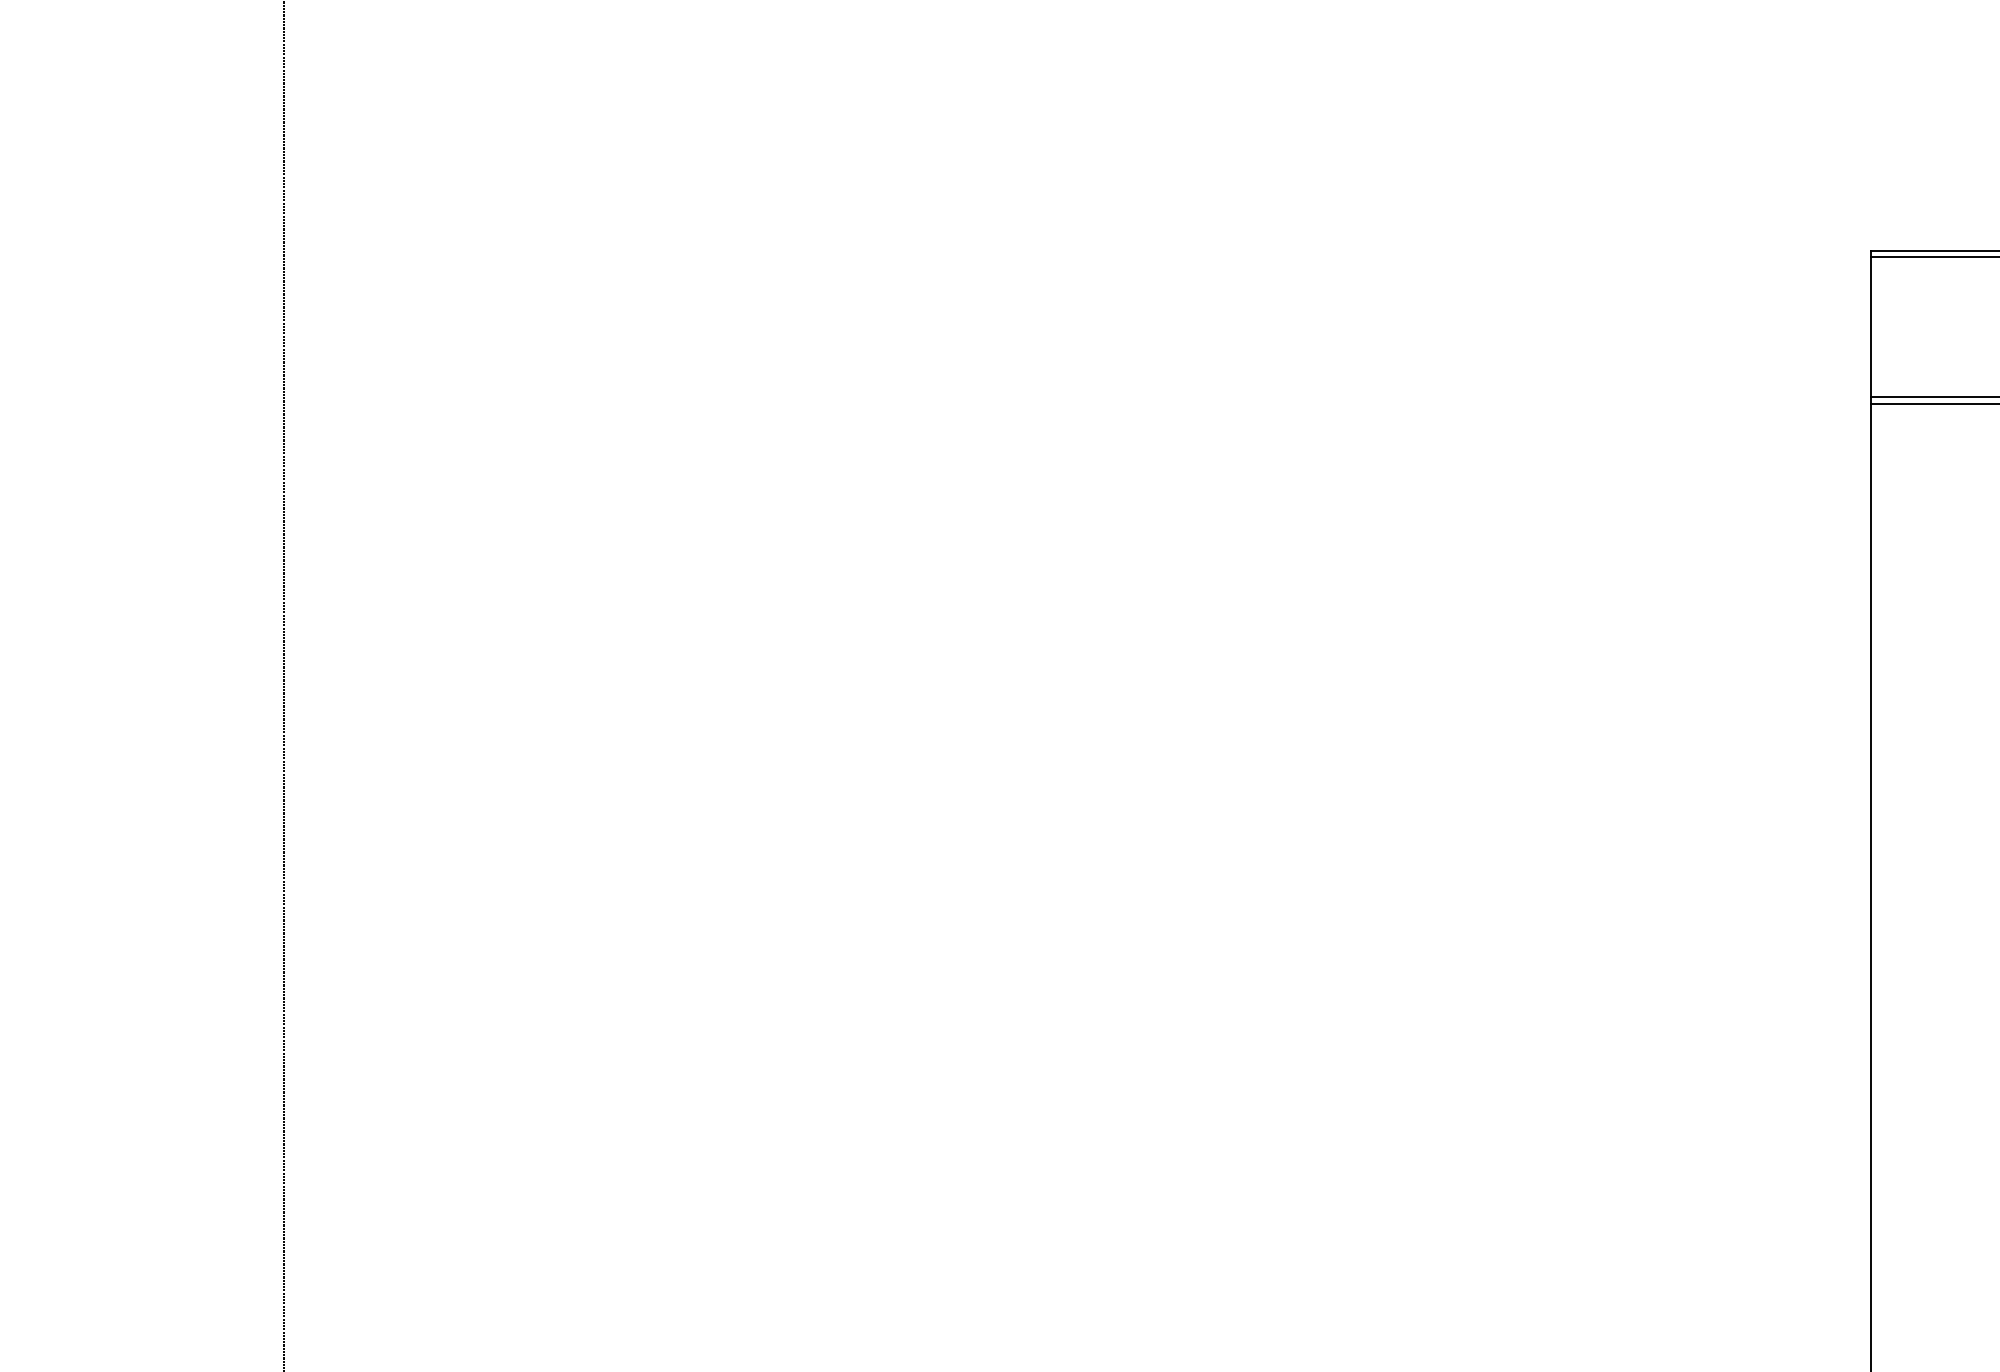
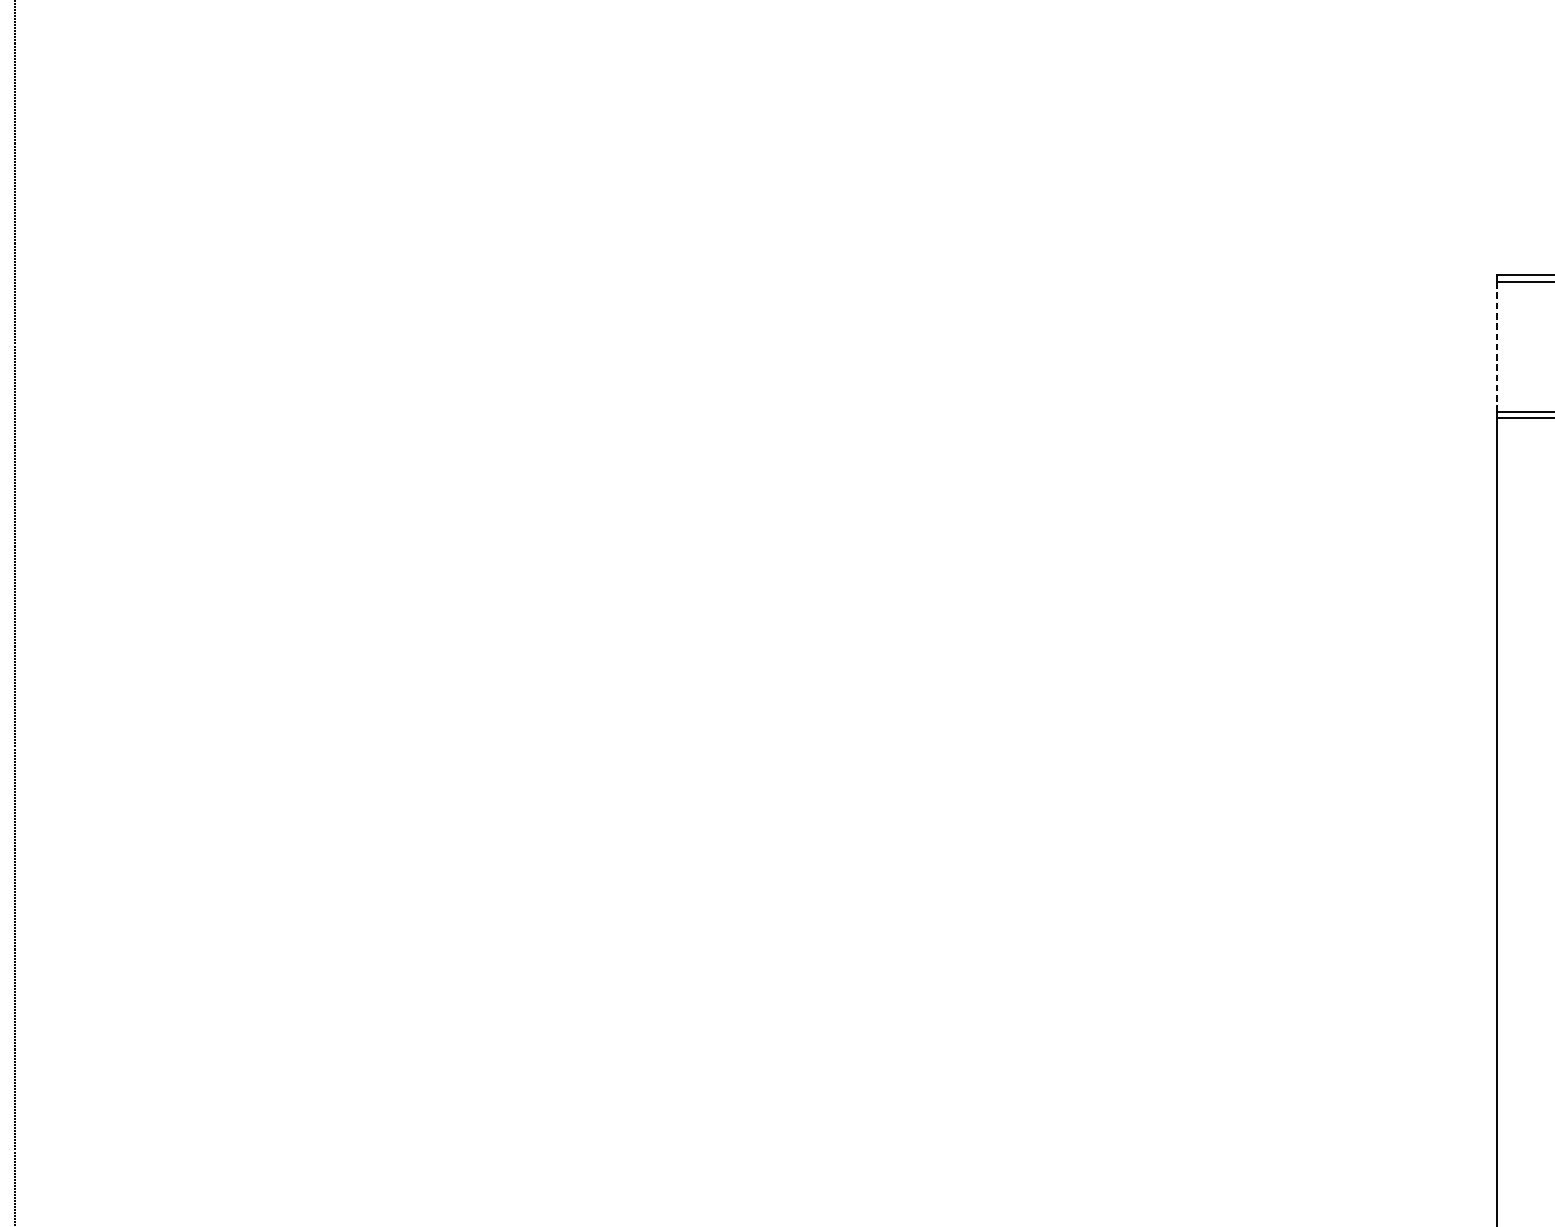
line: (1870, 327) -> (1496, 347), solid -> dashed

